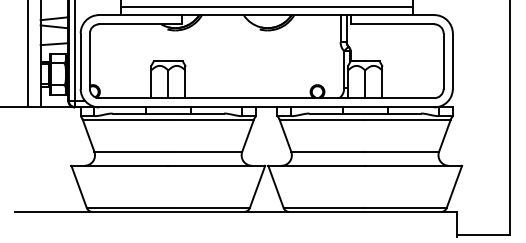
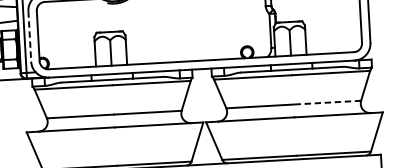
line: (80, 61) -> (29, 36), solid -> dashed
line: (402, 151) -> (327, 102), solid -> dashed

